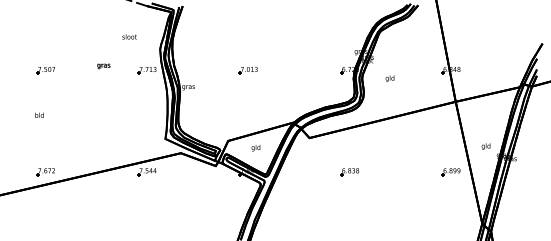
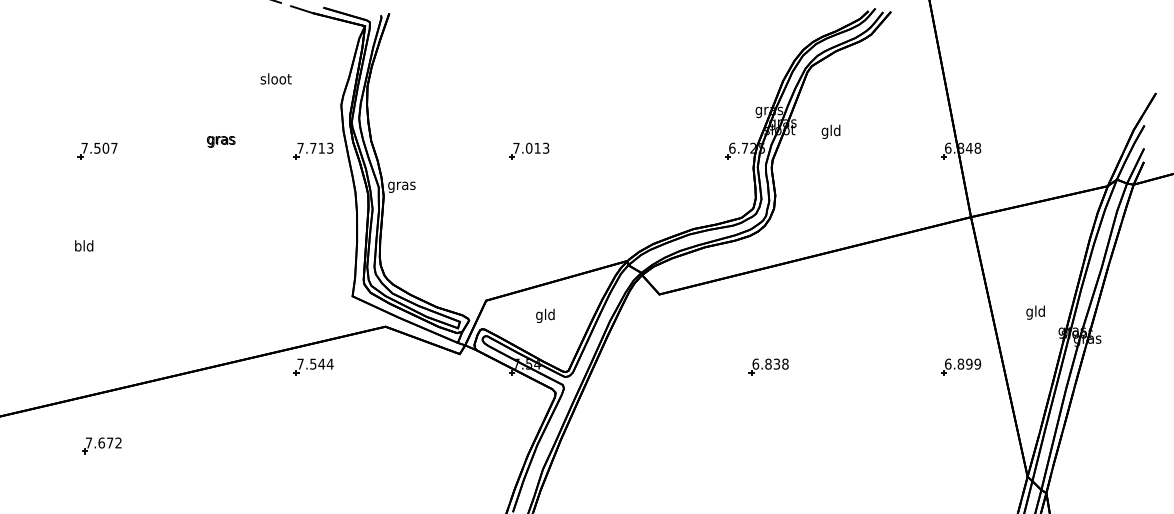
text: (389, 78) -> (829, 131), moved
part: (45, 172) -> (101, 446), moved
part: (349, 172) -> (768, 367), moved

